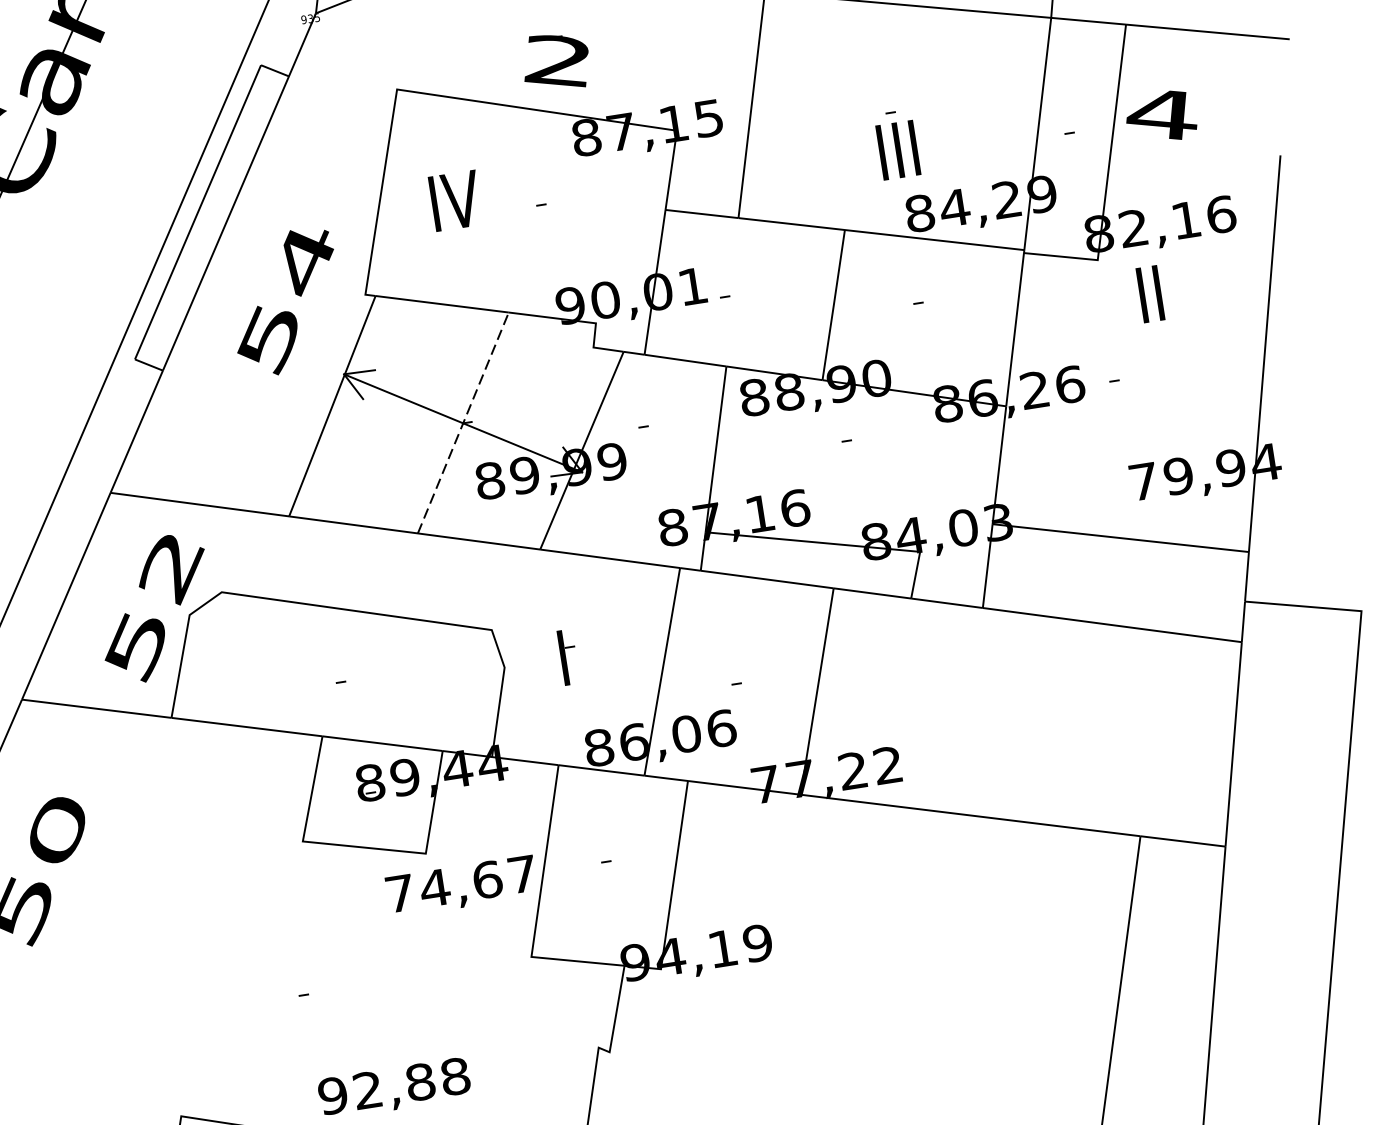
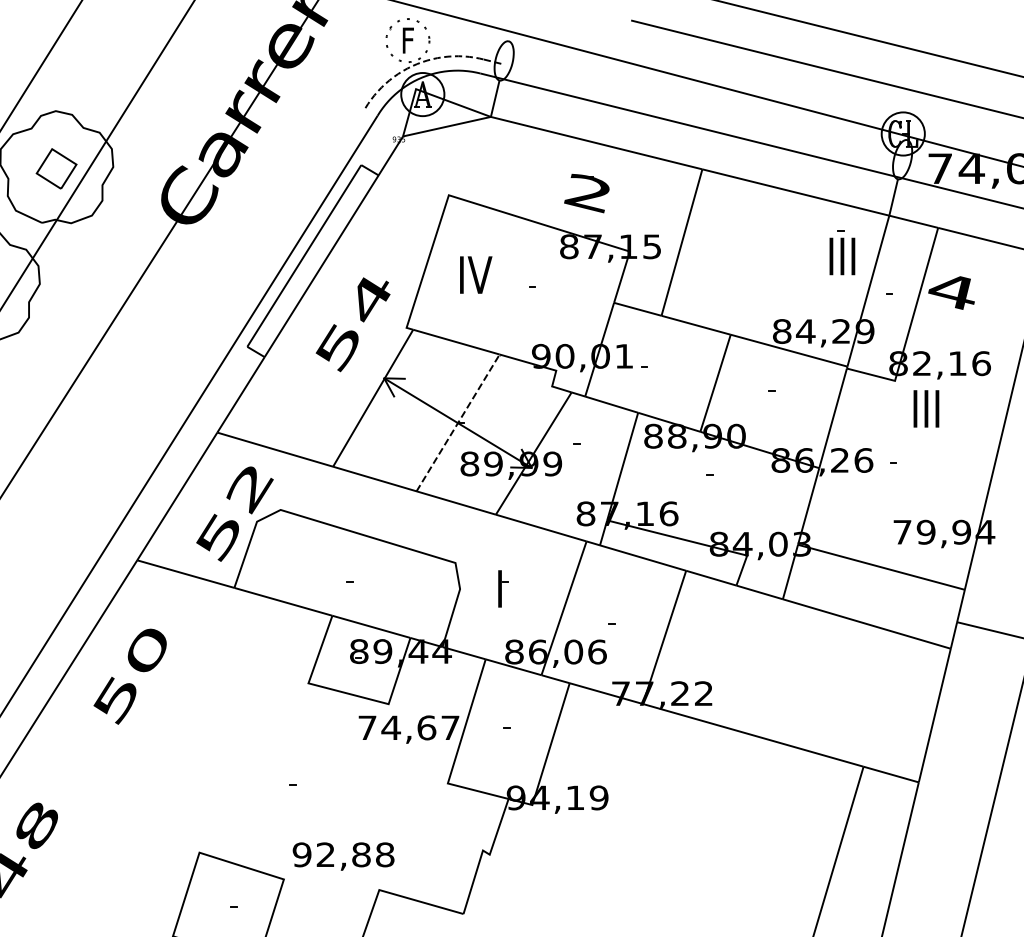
part: (555, 62) -> (586, 193), moved
part: (897, 144) -> (842, 252), moved
text: (1150, 293) -> (926, 408), II -> III

